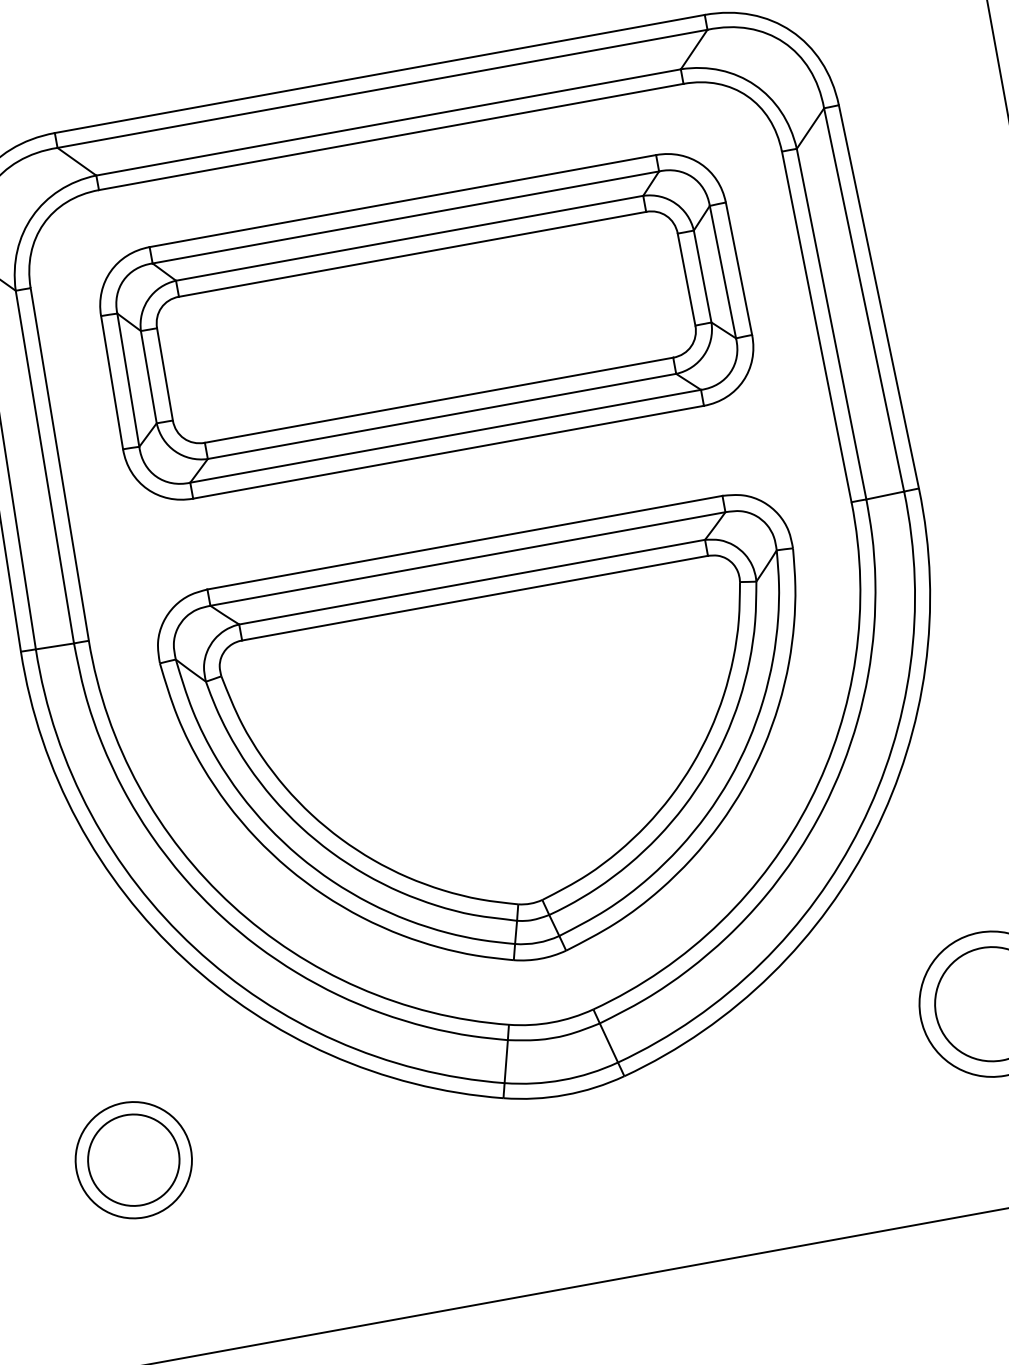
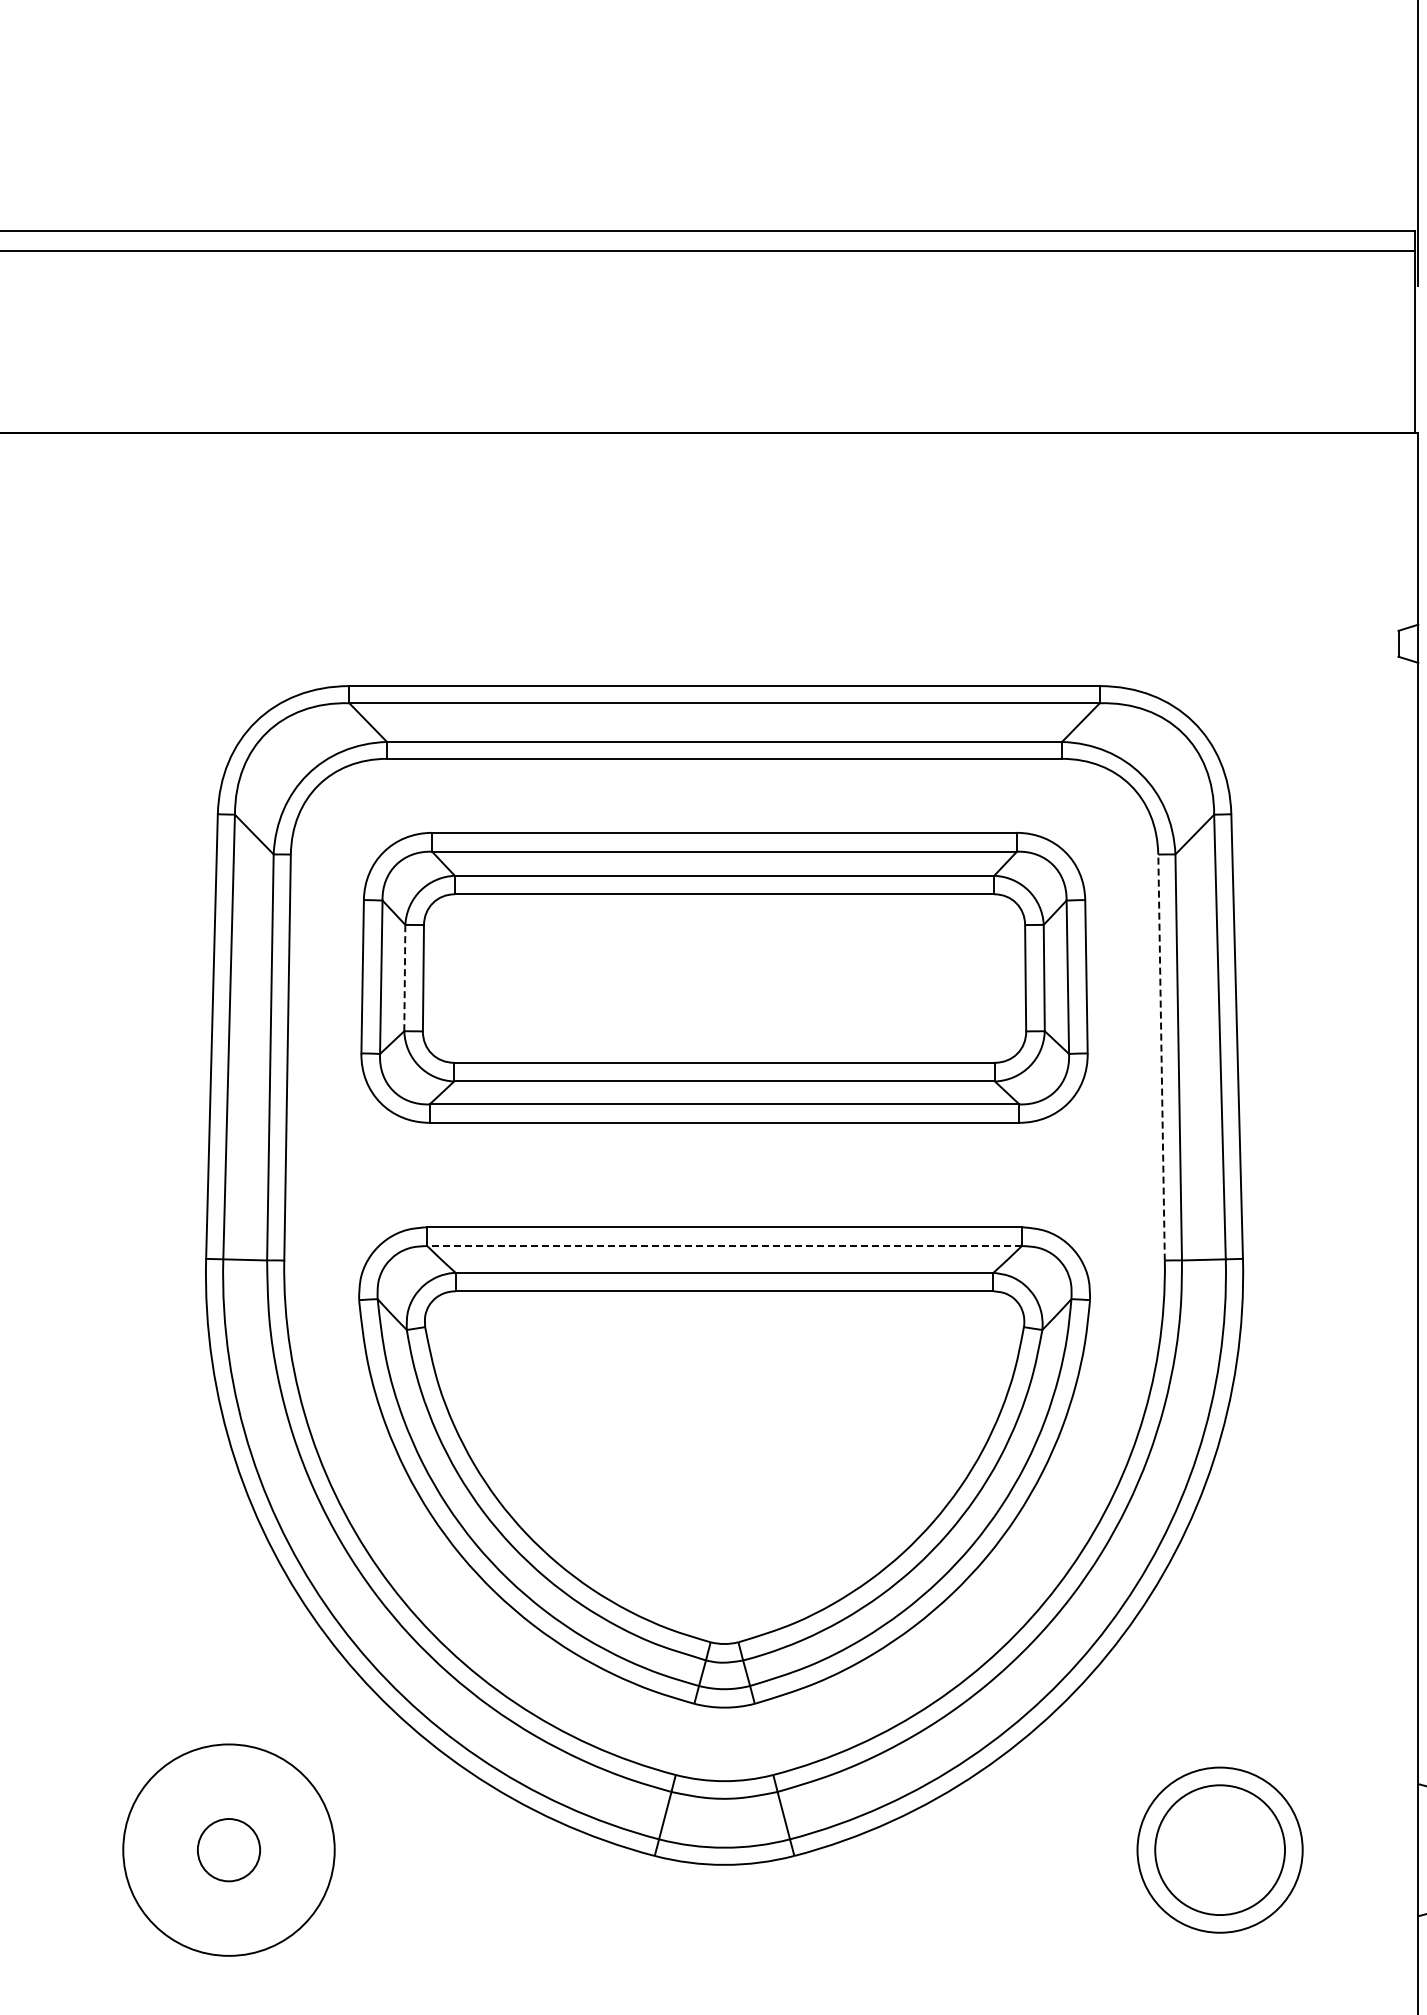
line: (816, 326) -> (1161, 1057), solid -> dashed
line: (148, 376) -> (404, 977), solid -> dashed
line: (467, 559) -> (724, 1246), solid -> dashed
circle: (133, 1160) -> (228, 1850), size x0.6
circle: (133, 1160) -> (228, 1850), size x1.6

